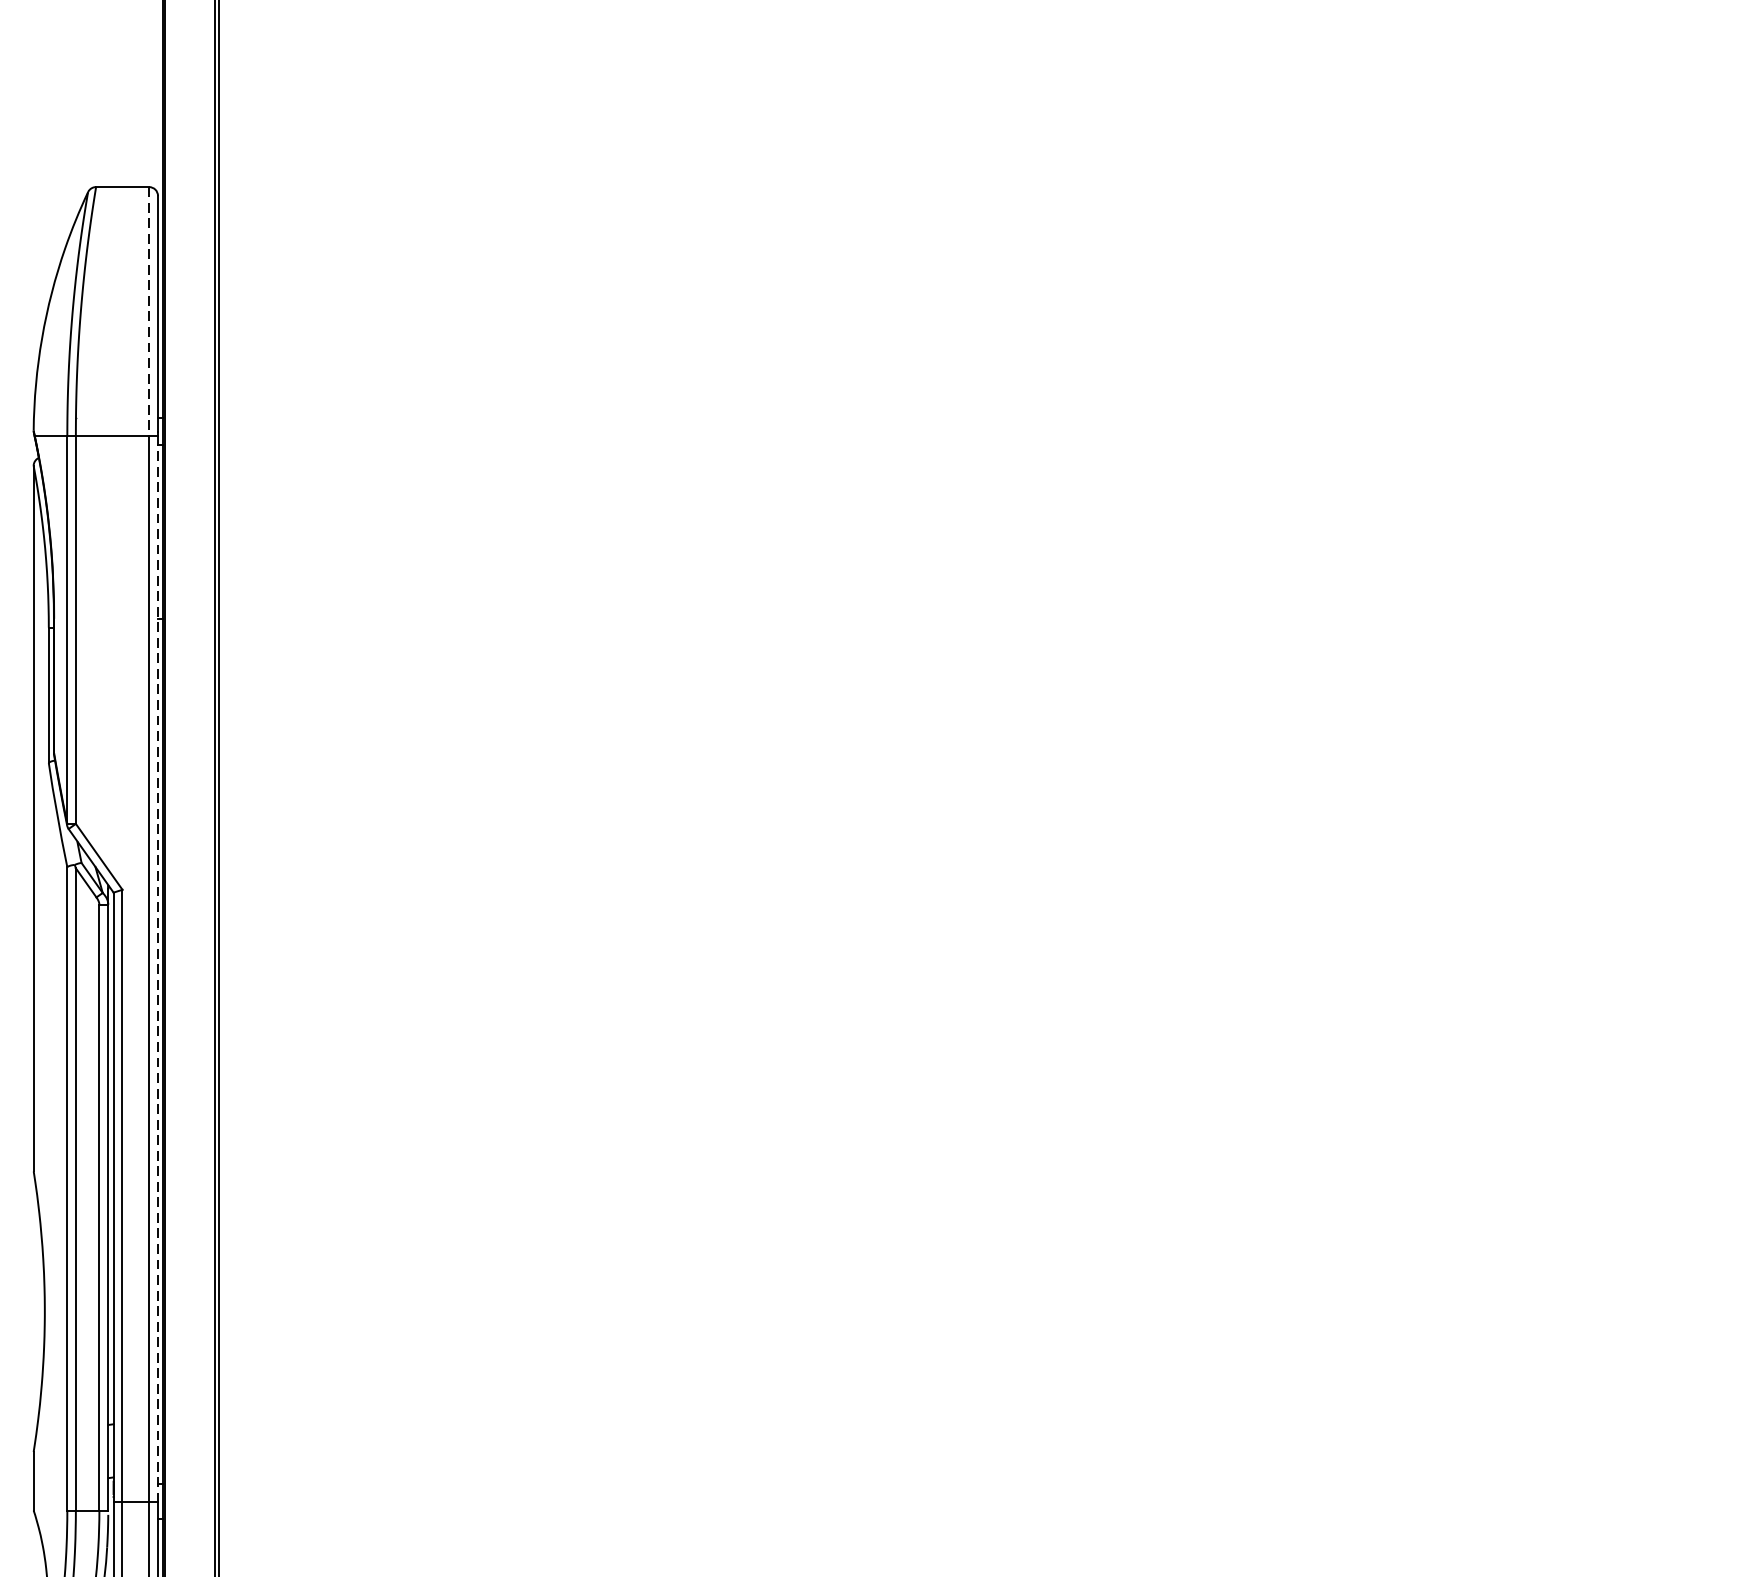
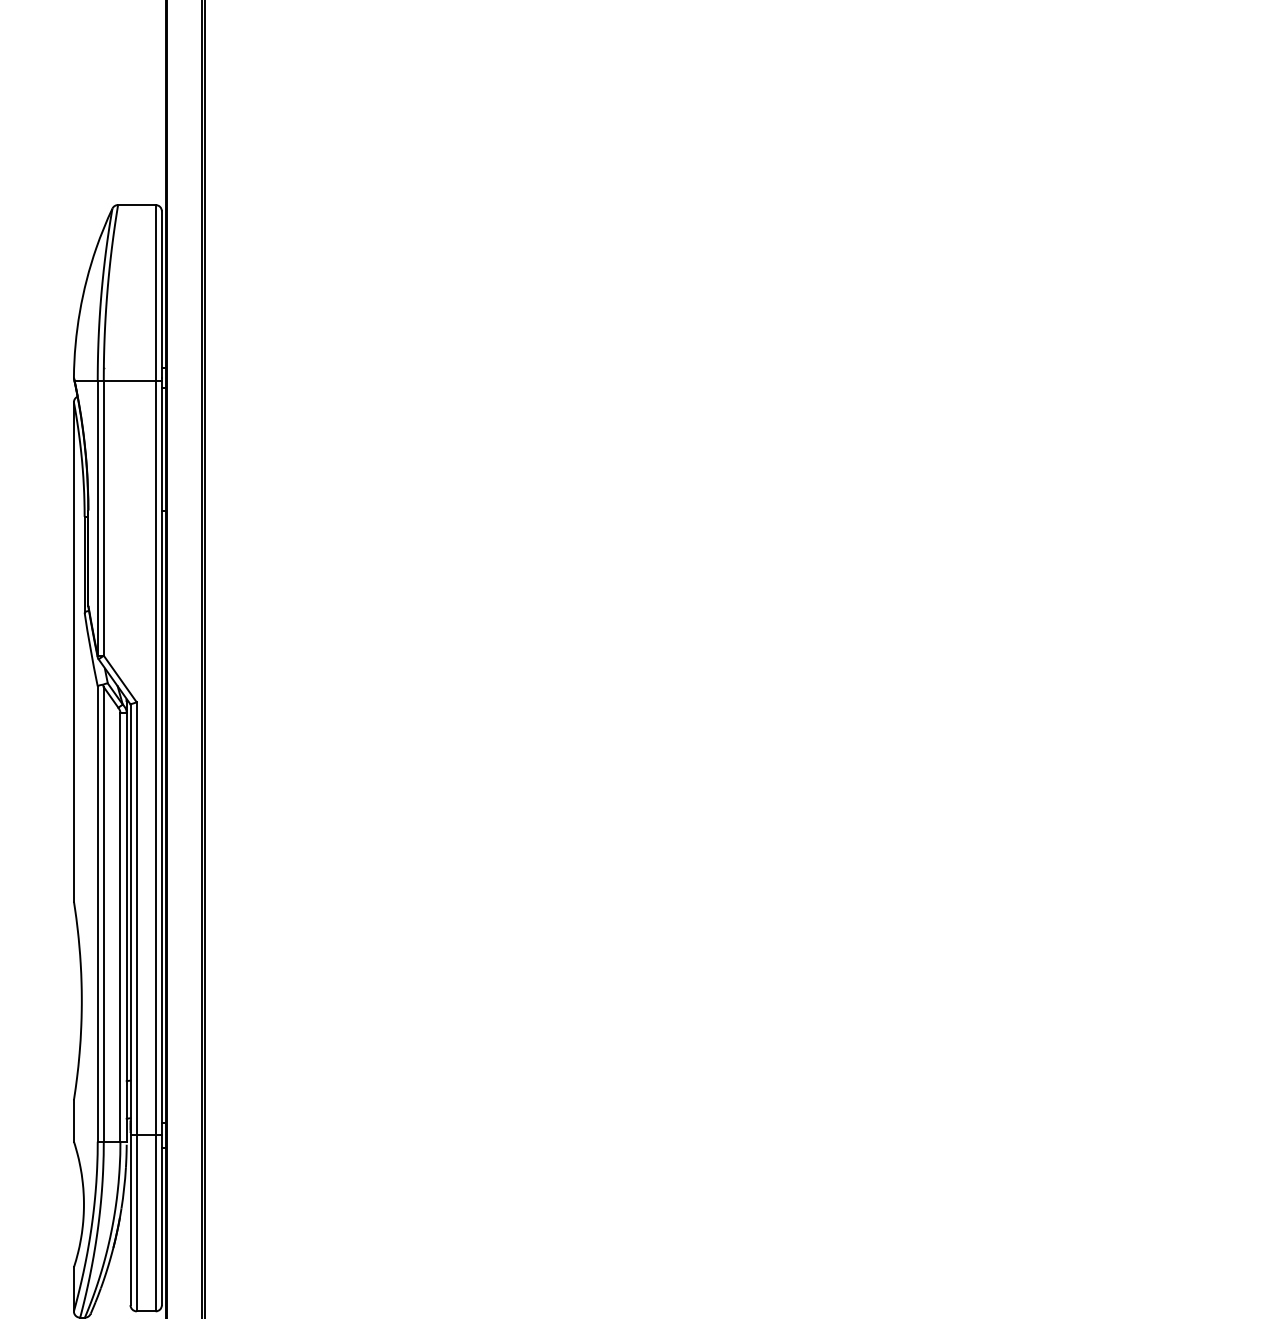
line: (148, 312) -> (155, 293), dashed -> solid
line: (157, 969) -> (161, 758), dashed -> solid

